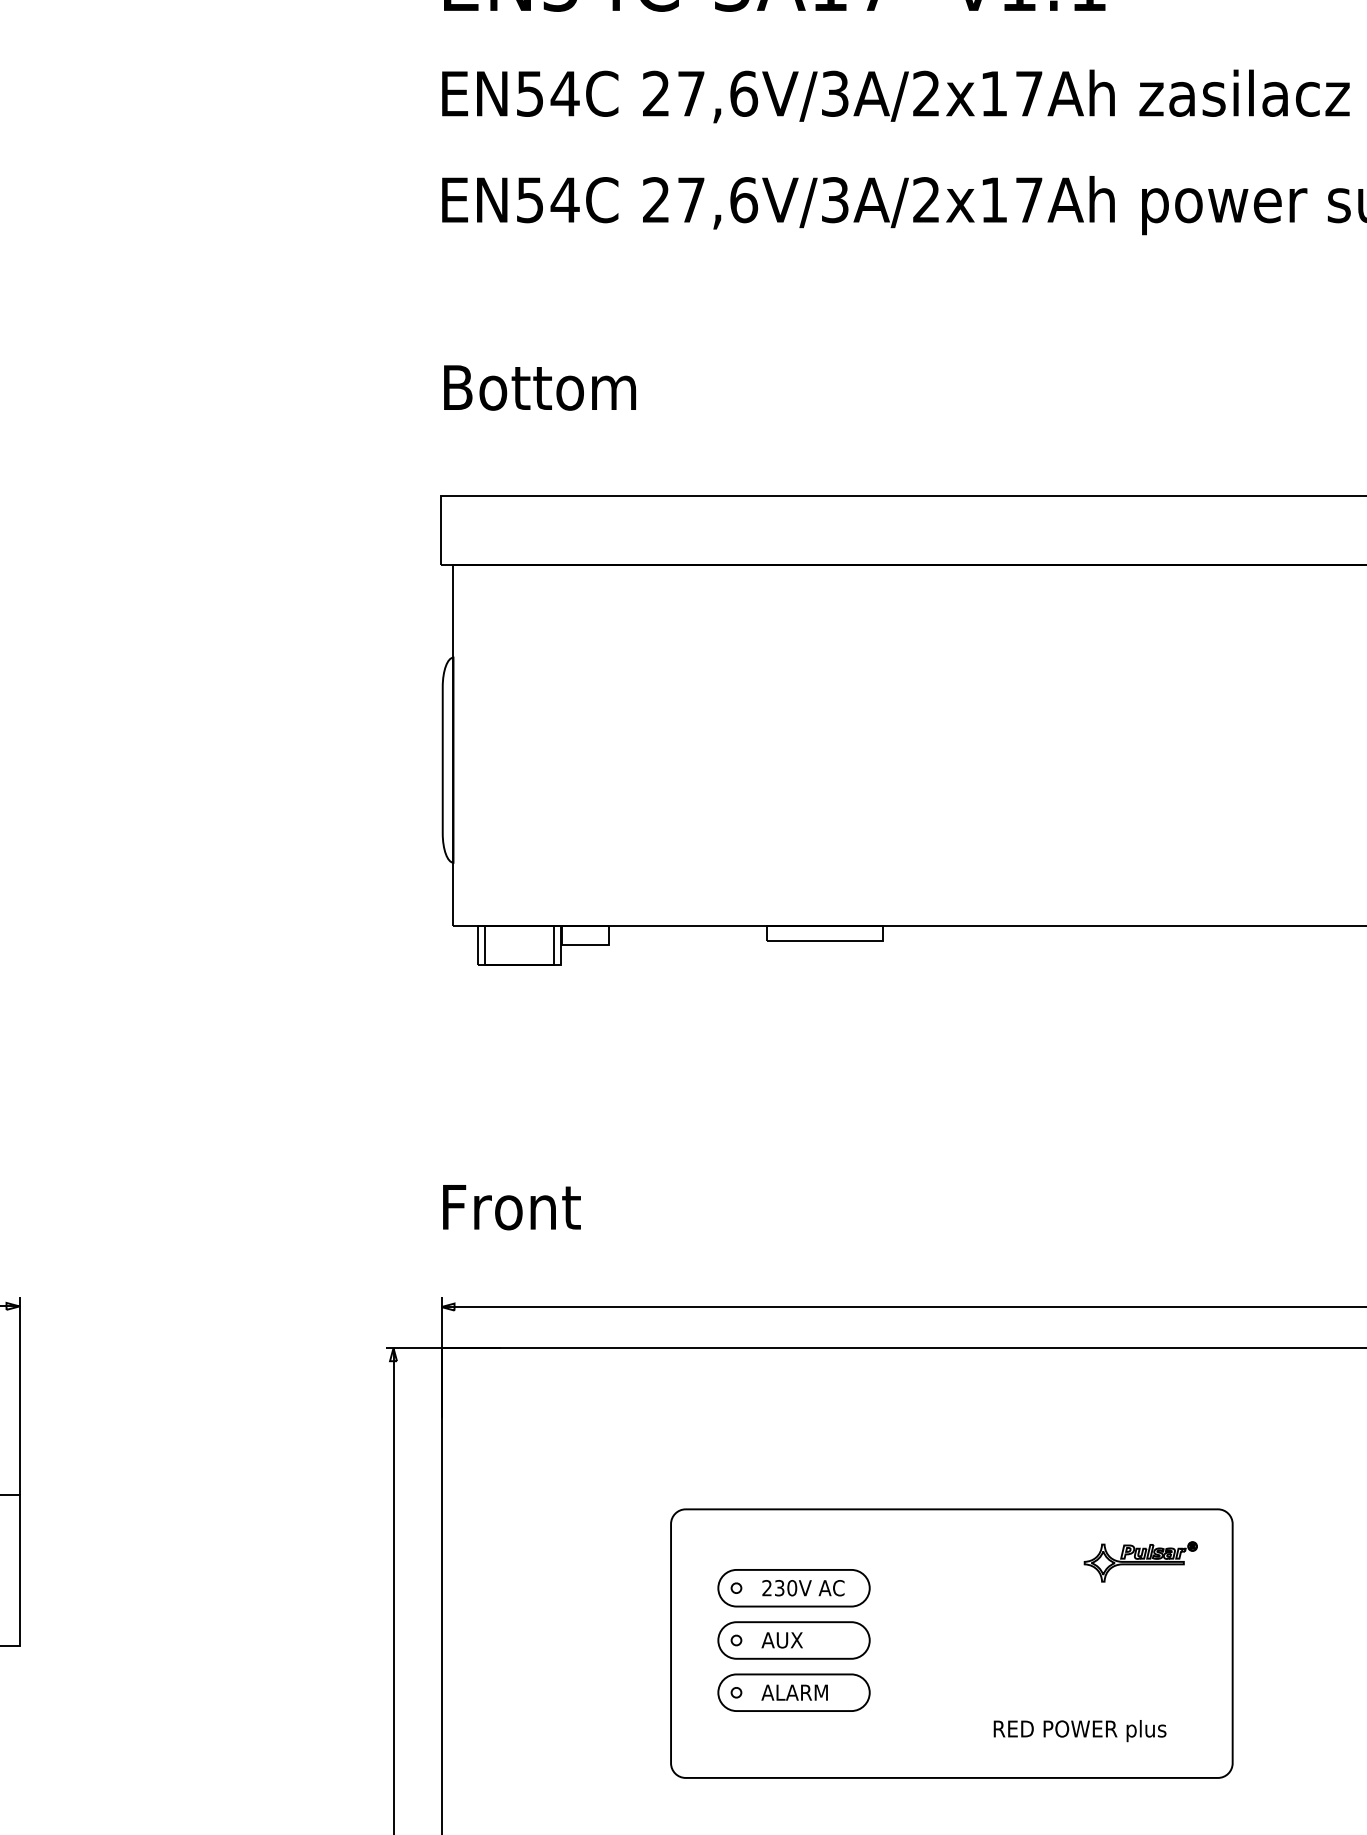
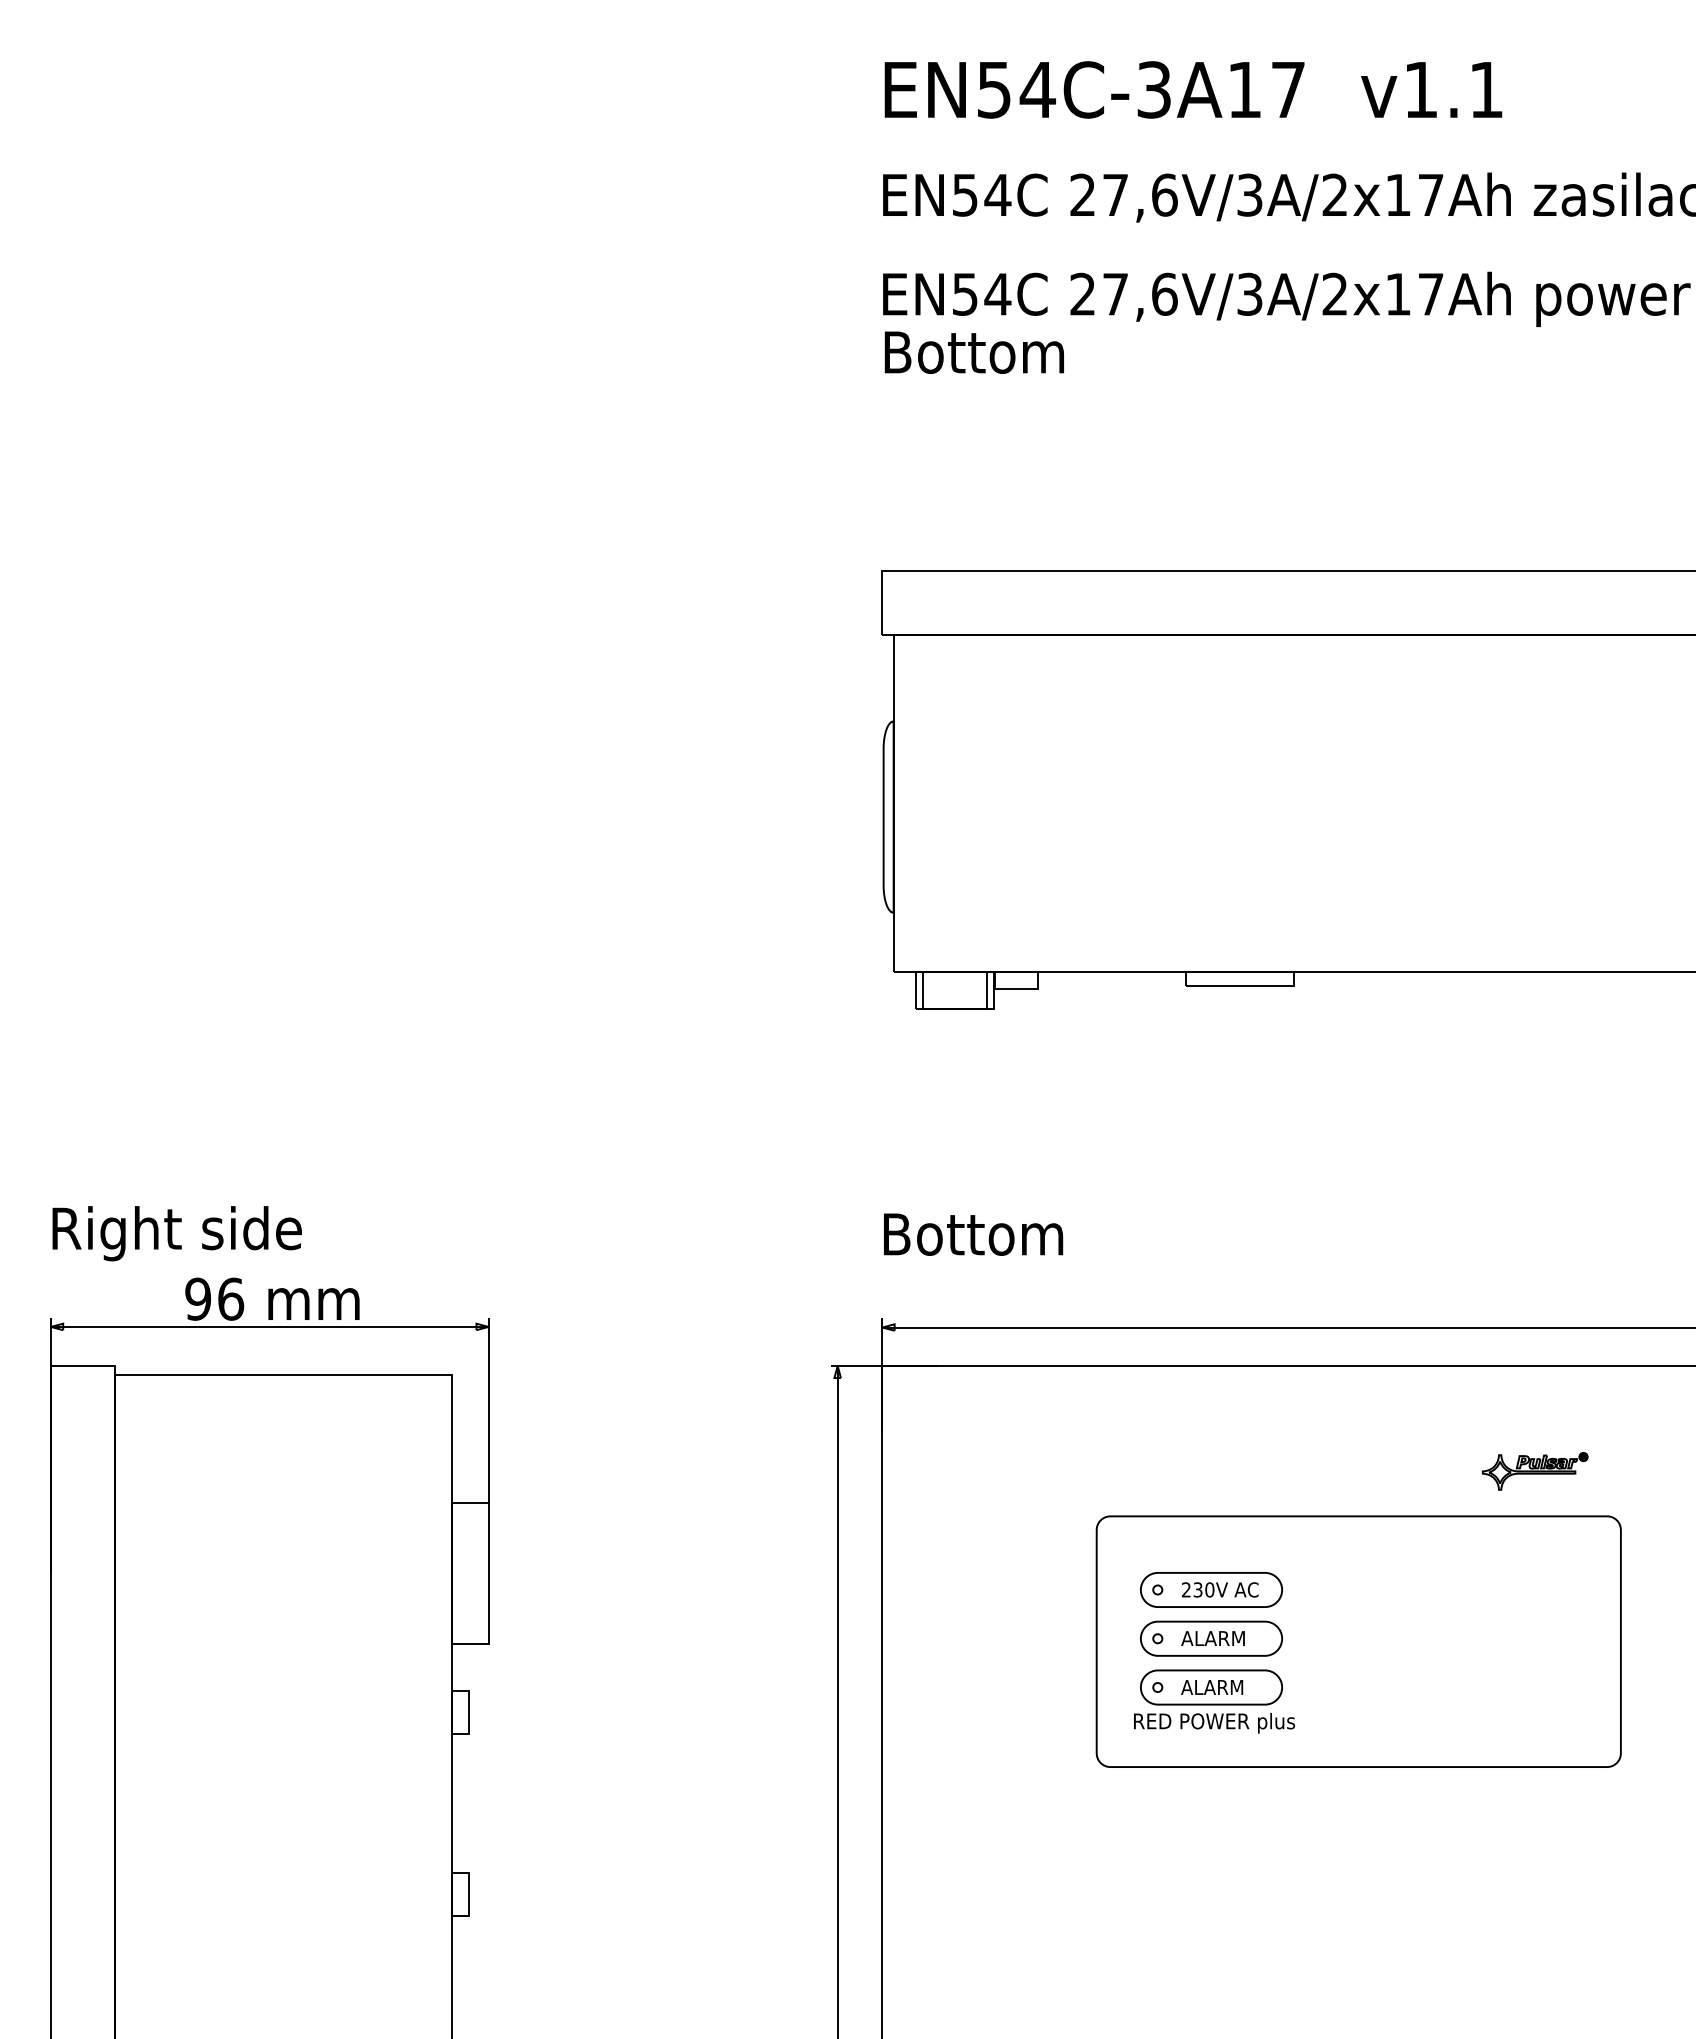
text: (539, 387) -> (973, 352), moved
text: (542, 1207) -> (976, 1234), Front -> Bottom
part: (1140, 1562) -> (1534, 1471), moved
text: (802, 1640) -> (1219, 1638), AUX -> ALARM
text: (1080, 1731) -> (1214, 1723), moved

